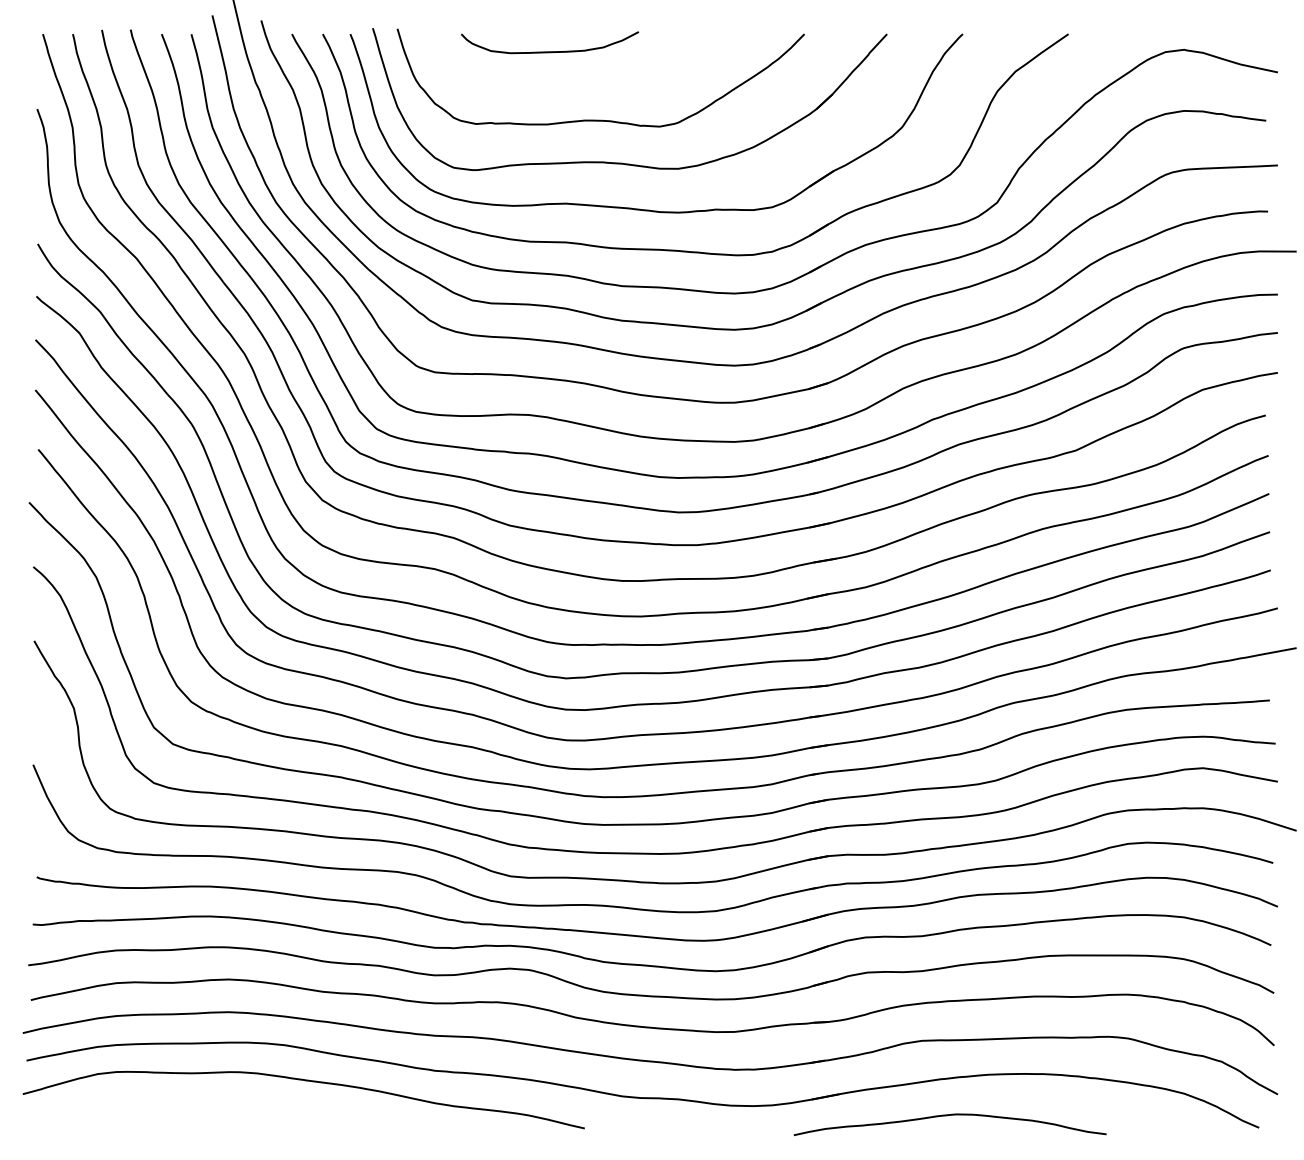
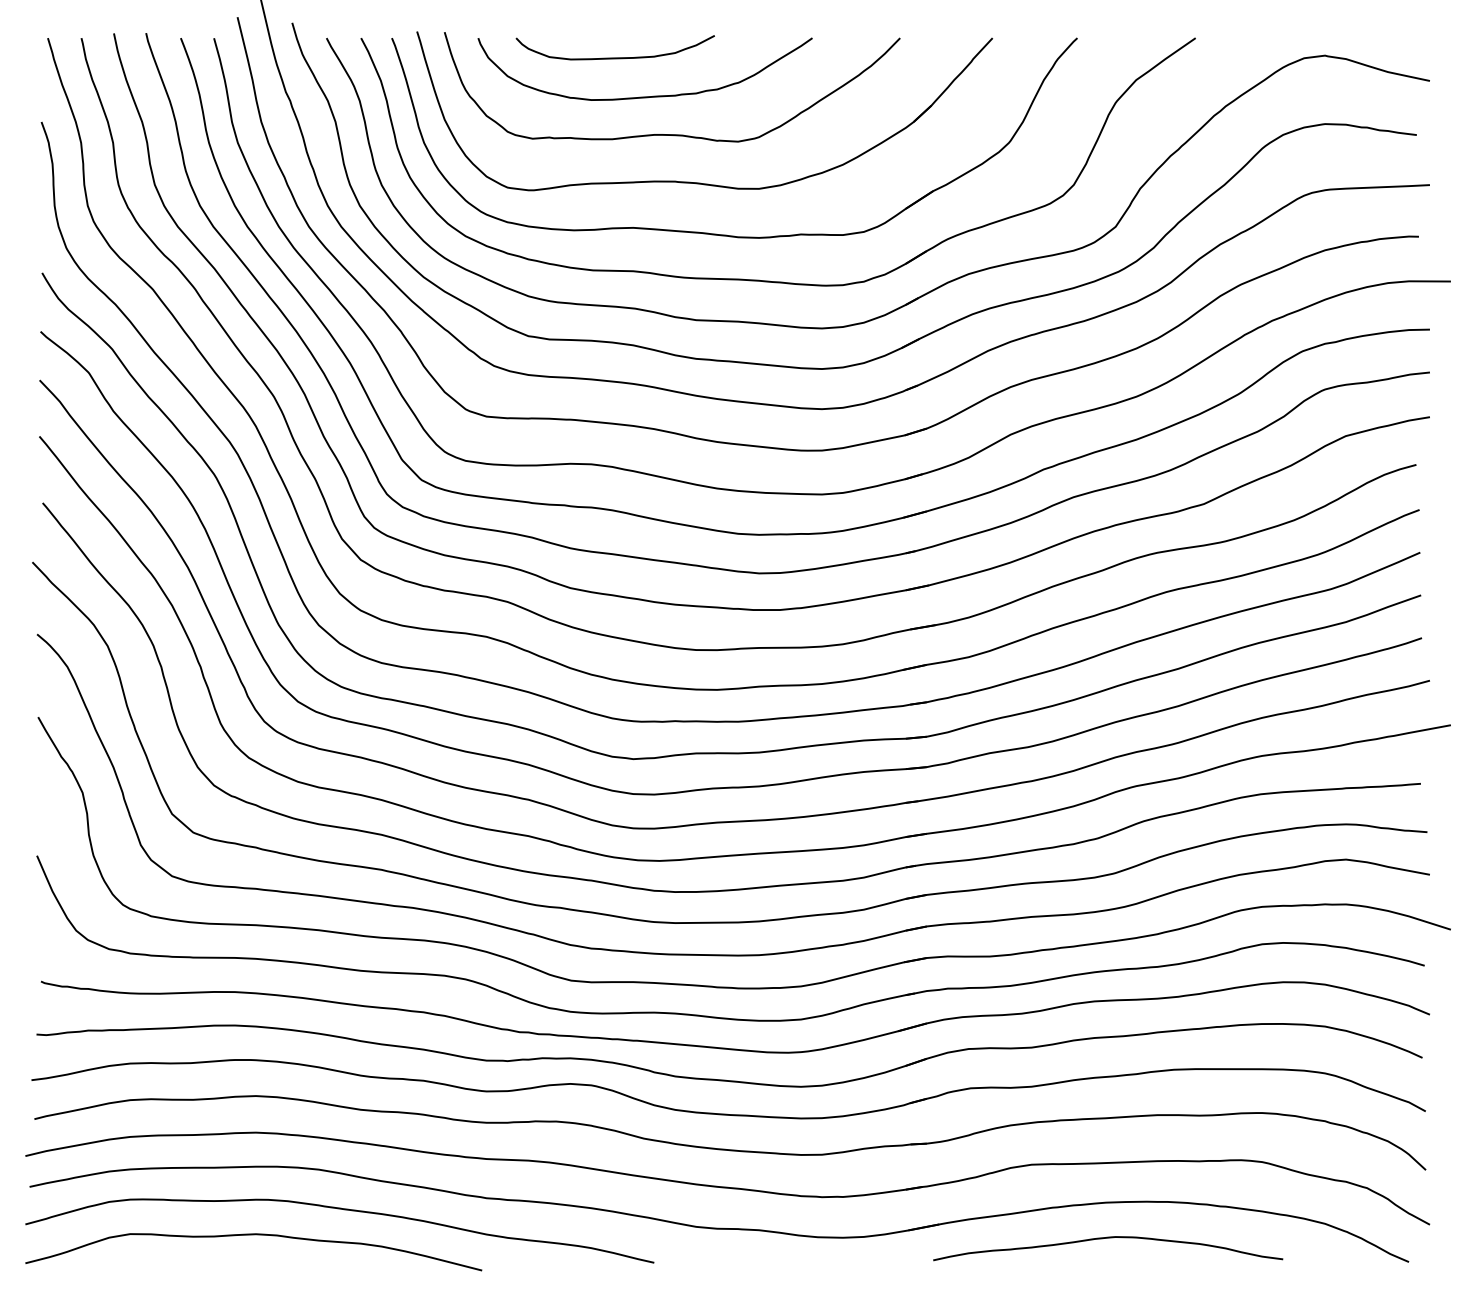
curve: (576, 86) -> (644, 96), added
curve: (226, 1104) -> (253, 1235), added
curve: (950, 1115) -> (1108, 1238), moved

